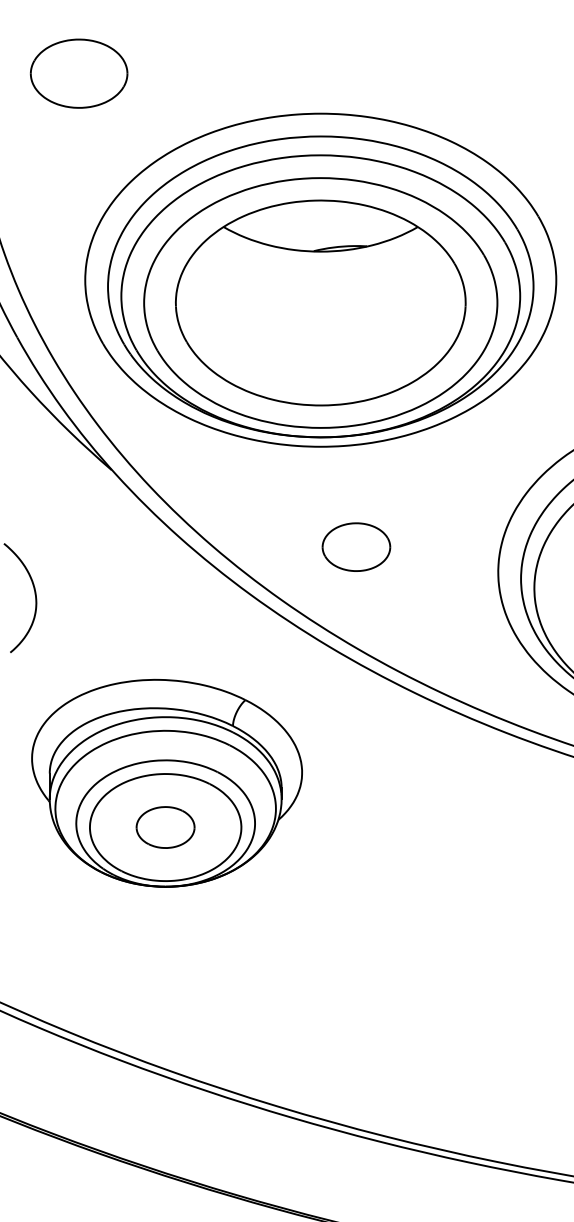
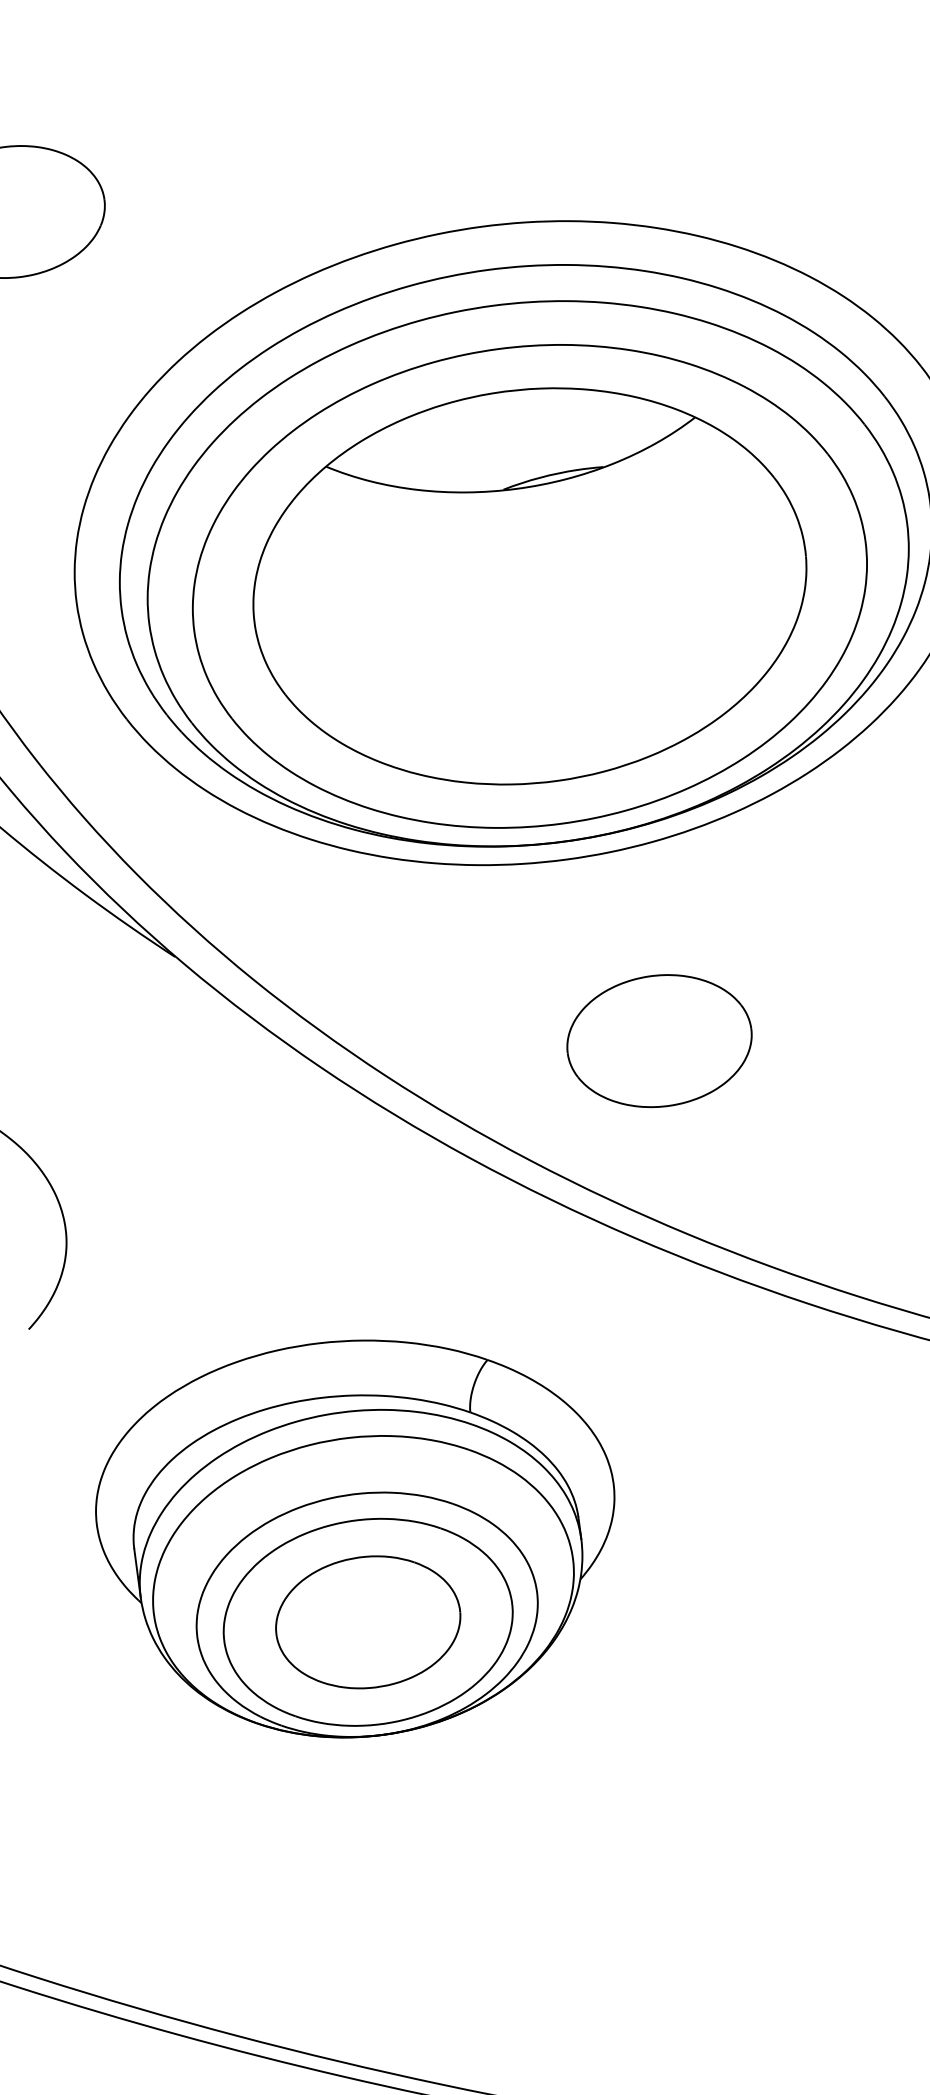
part: (356, 547) -> (659, 1041), size x1.43
part: (165, 827) -> (367, 1622), size x1.67

